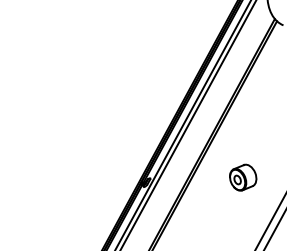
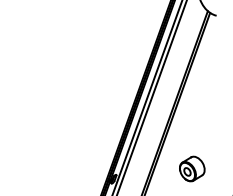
part: (243, 177) -> (192, 168), moved

